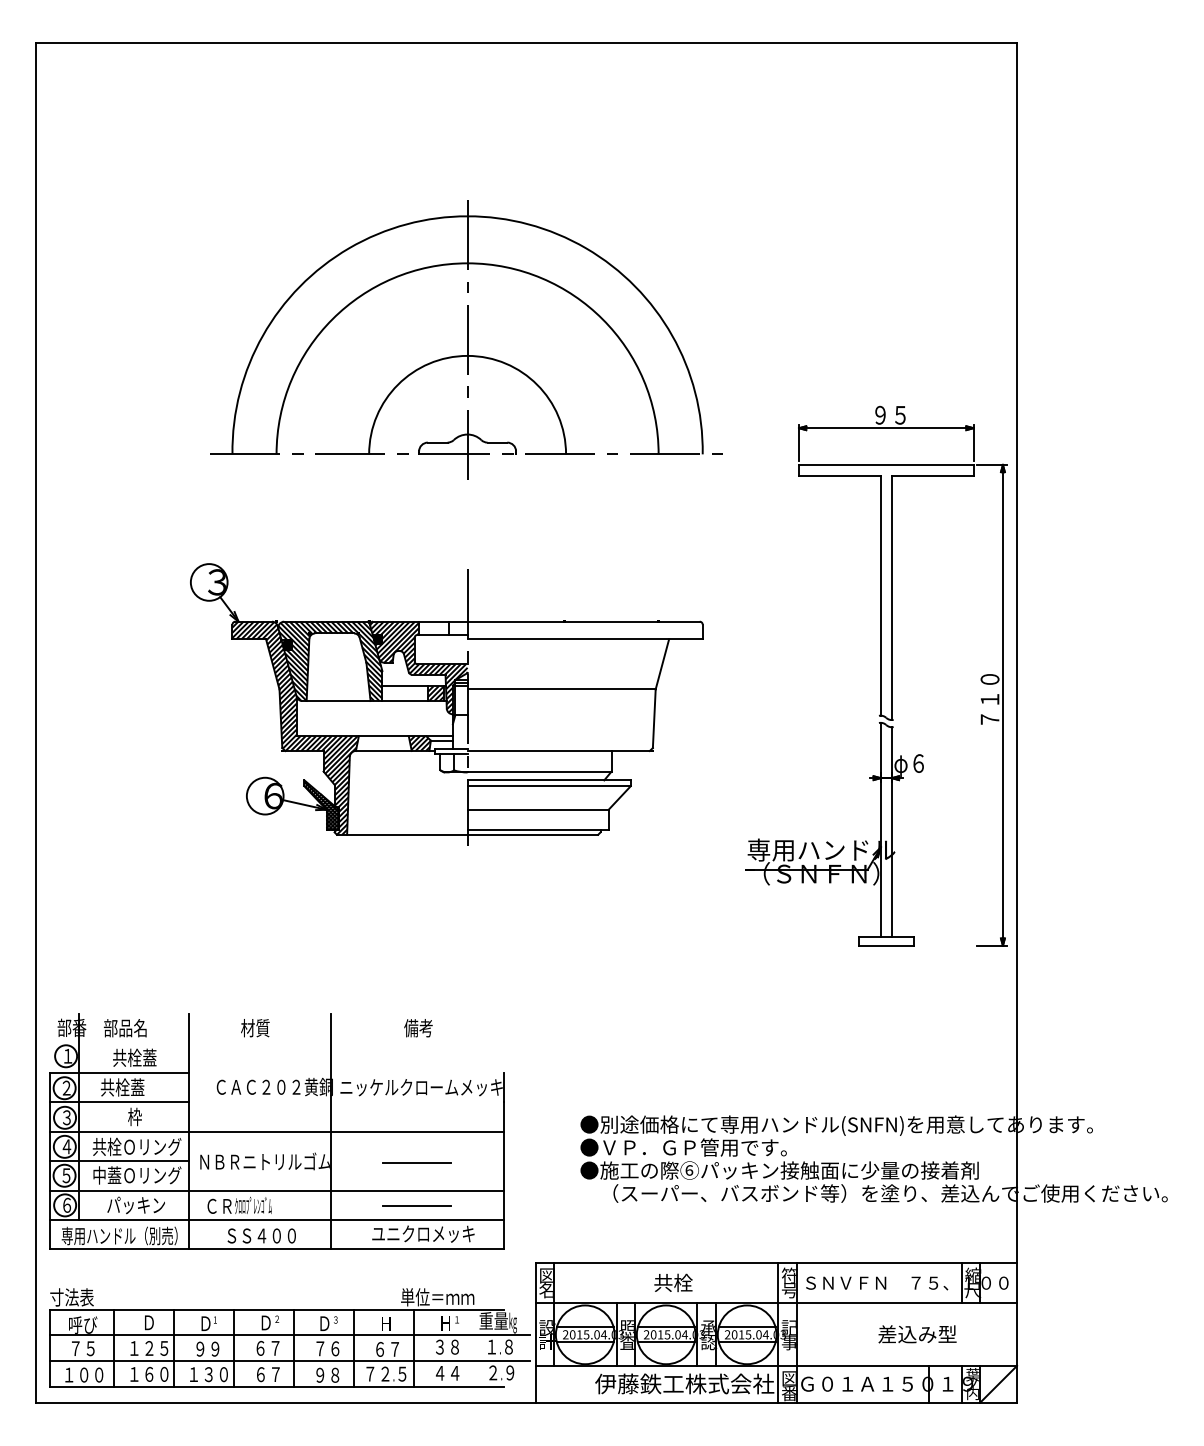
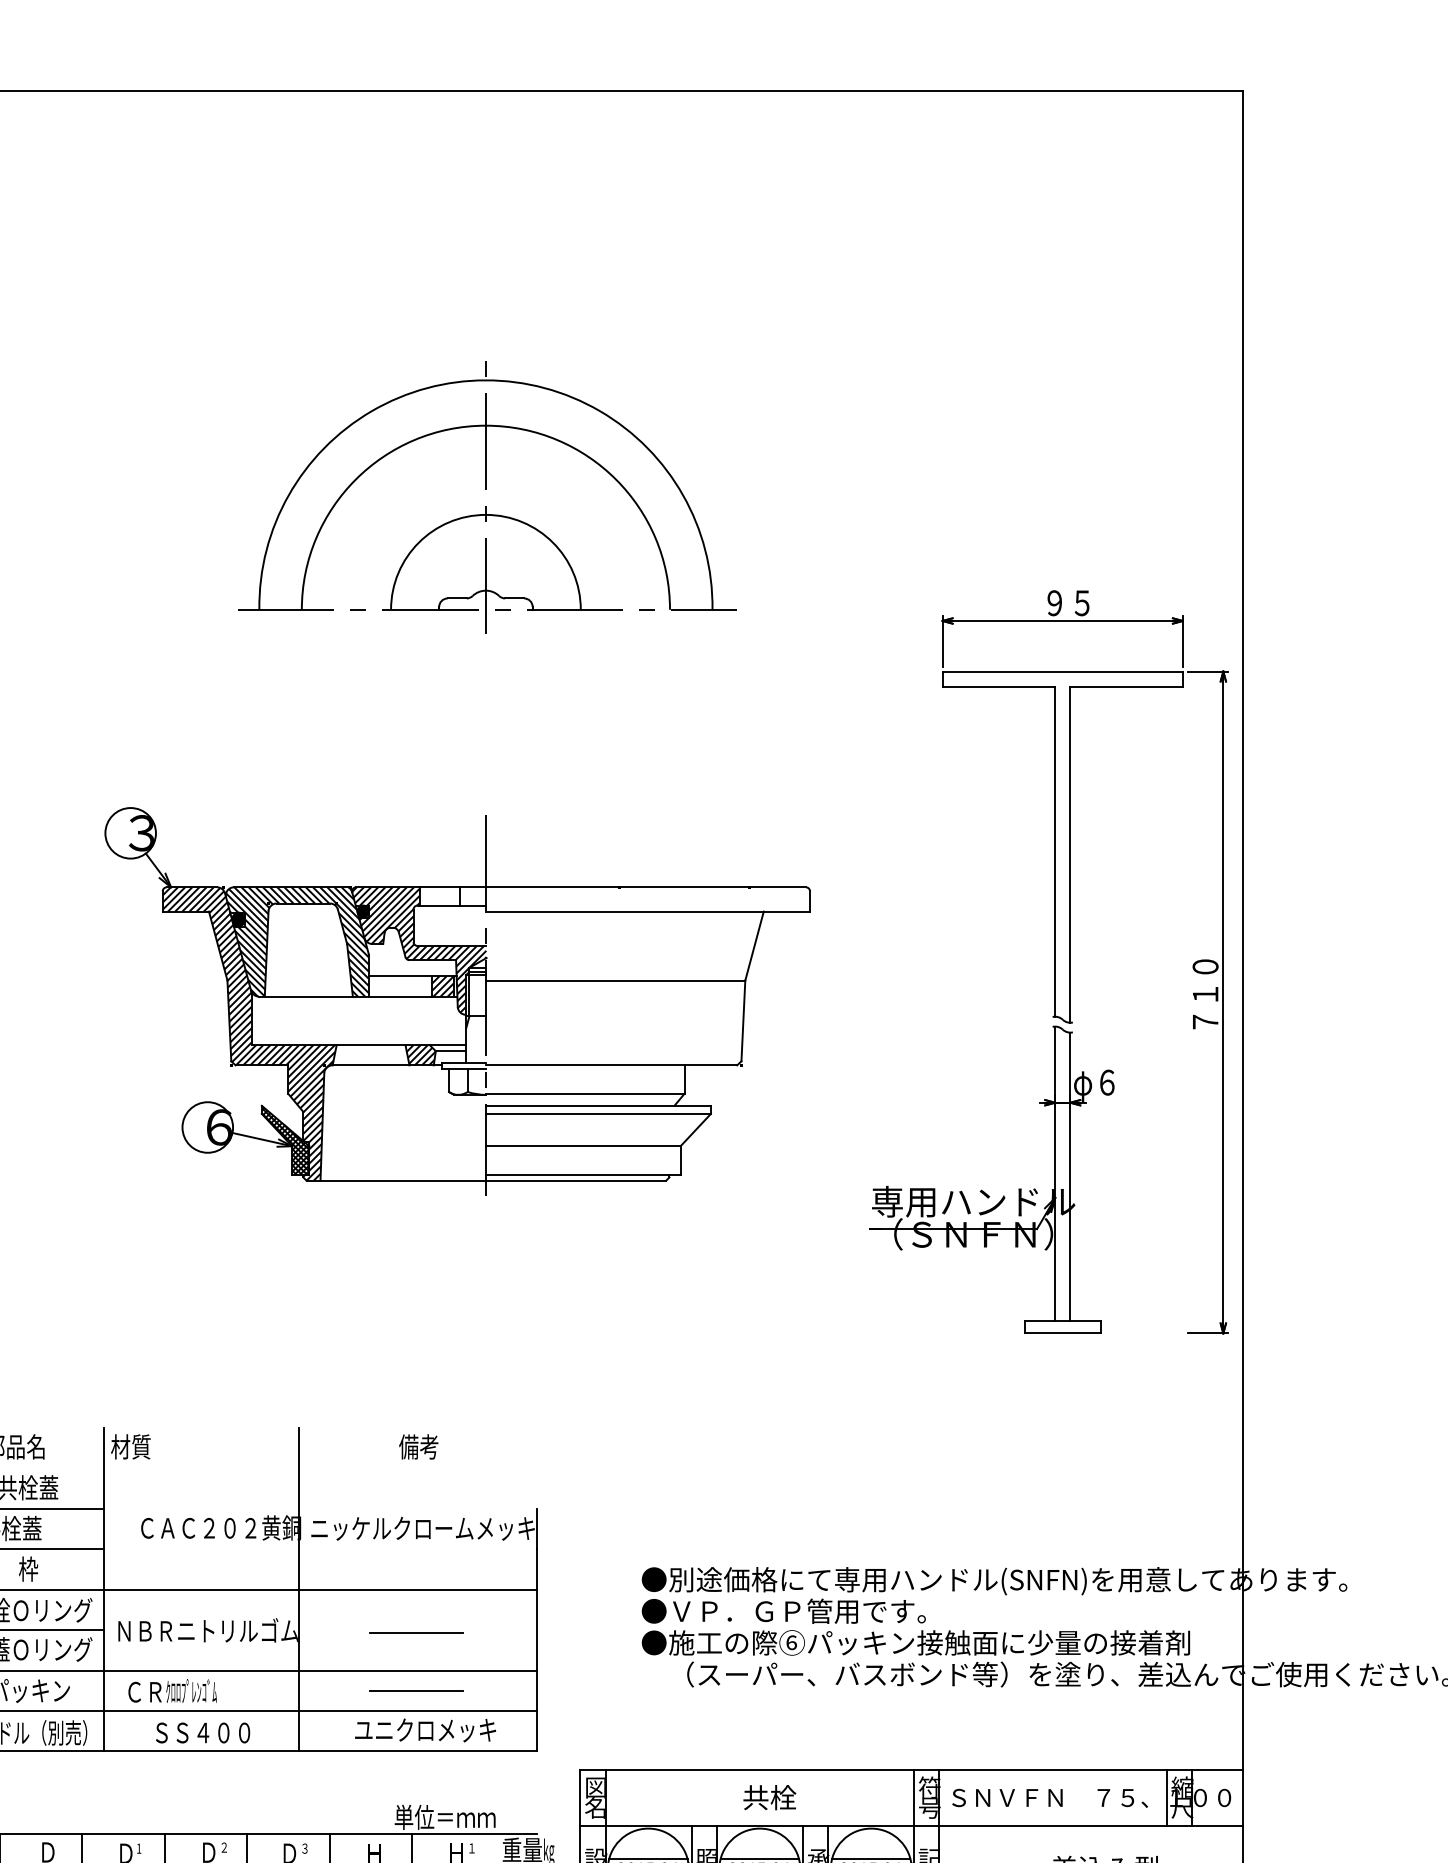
part: (466, 339) -> (484, 498), size x0.7
text: (255, 1028) -> (131, 1447), moved

